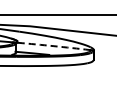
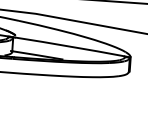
arc: (53, 46) -> (69, 47), dashed -> solid

